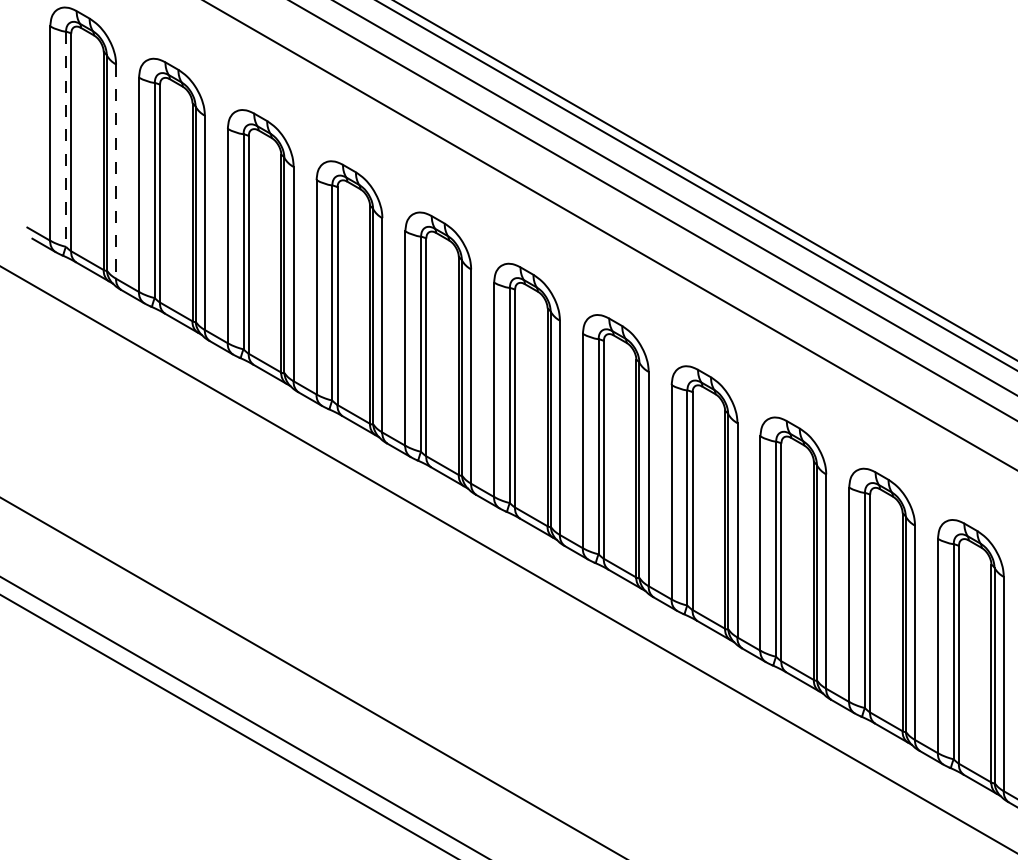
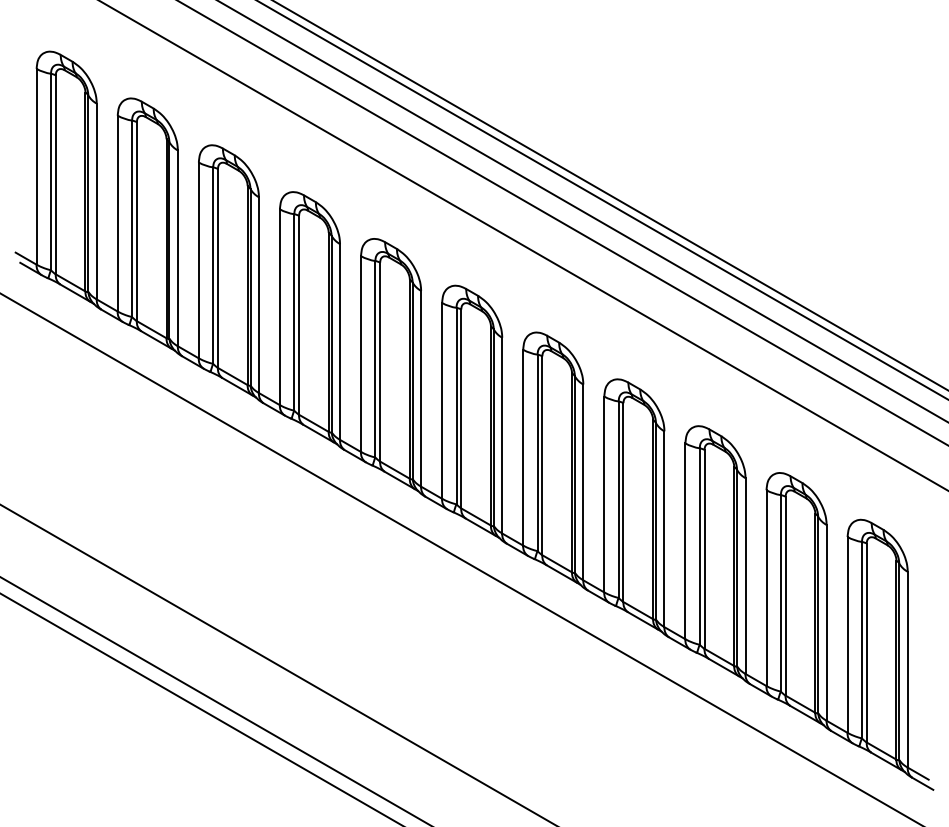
line: (66, 139) -> (51, 172), dashed -> solid
line: (115, 171) -> (96, 201), dashed -> solid

